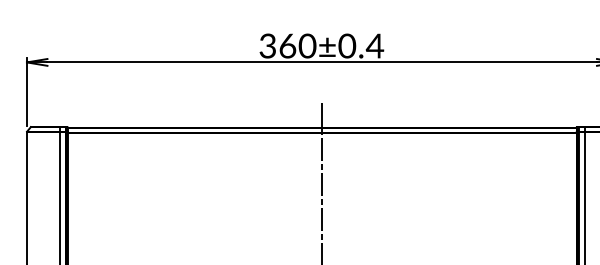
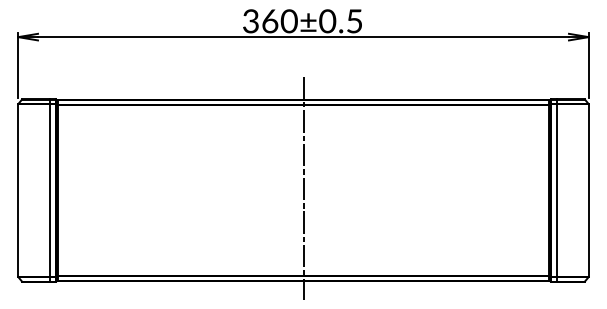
text: (375, 46) -> (354, 21), 360±0.4 -> 360±0.5

